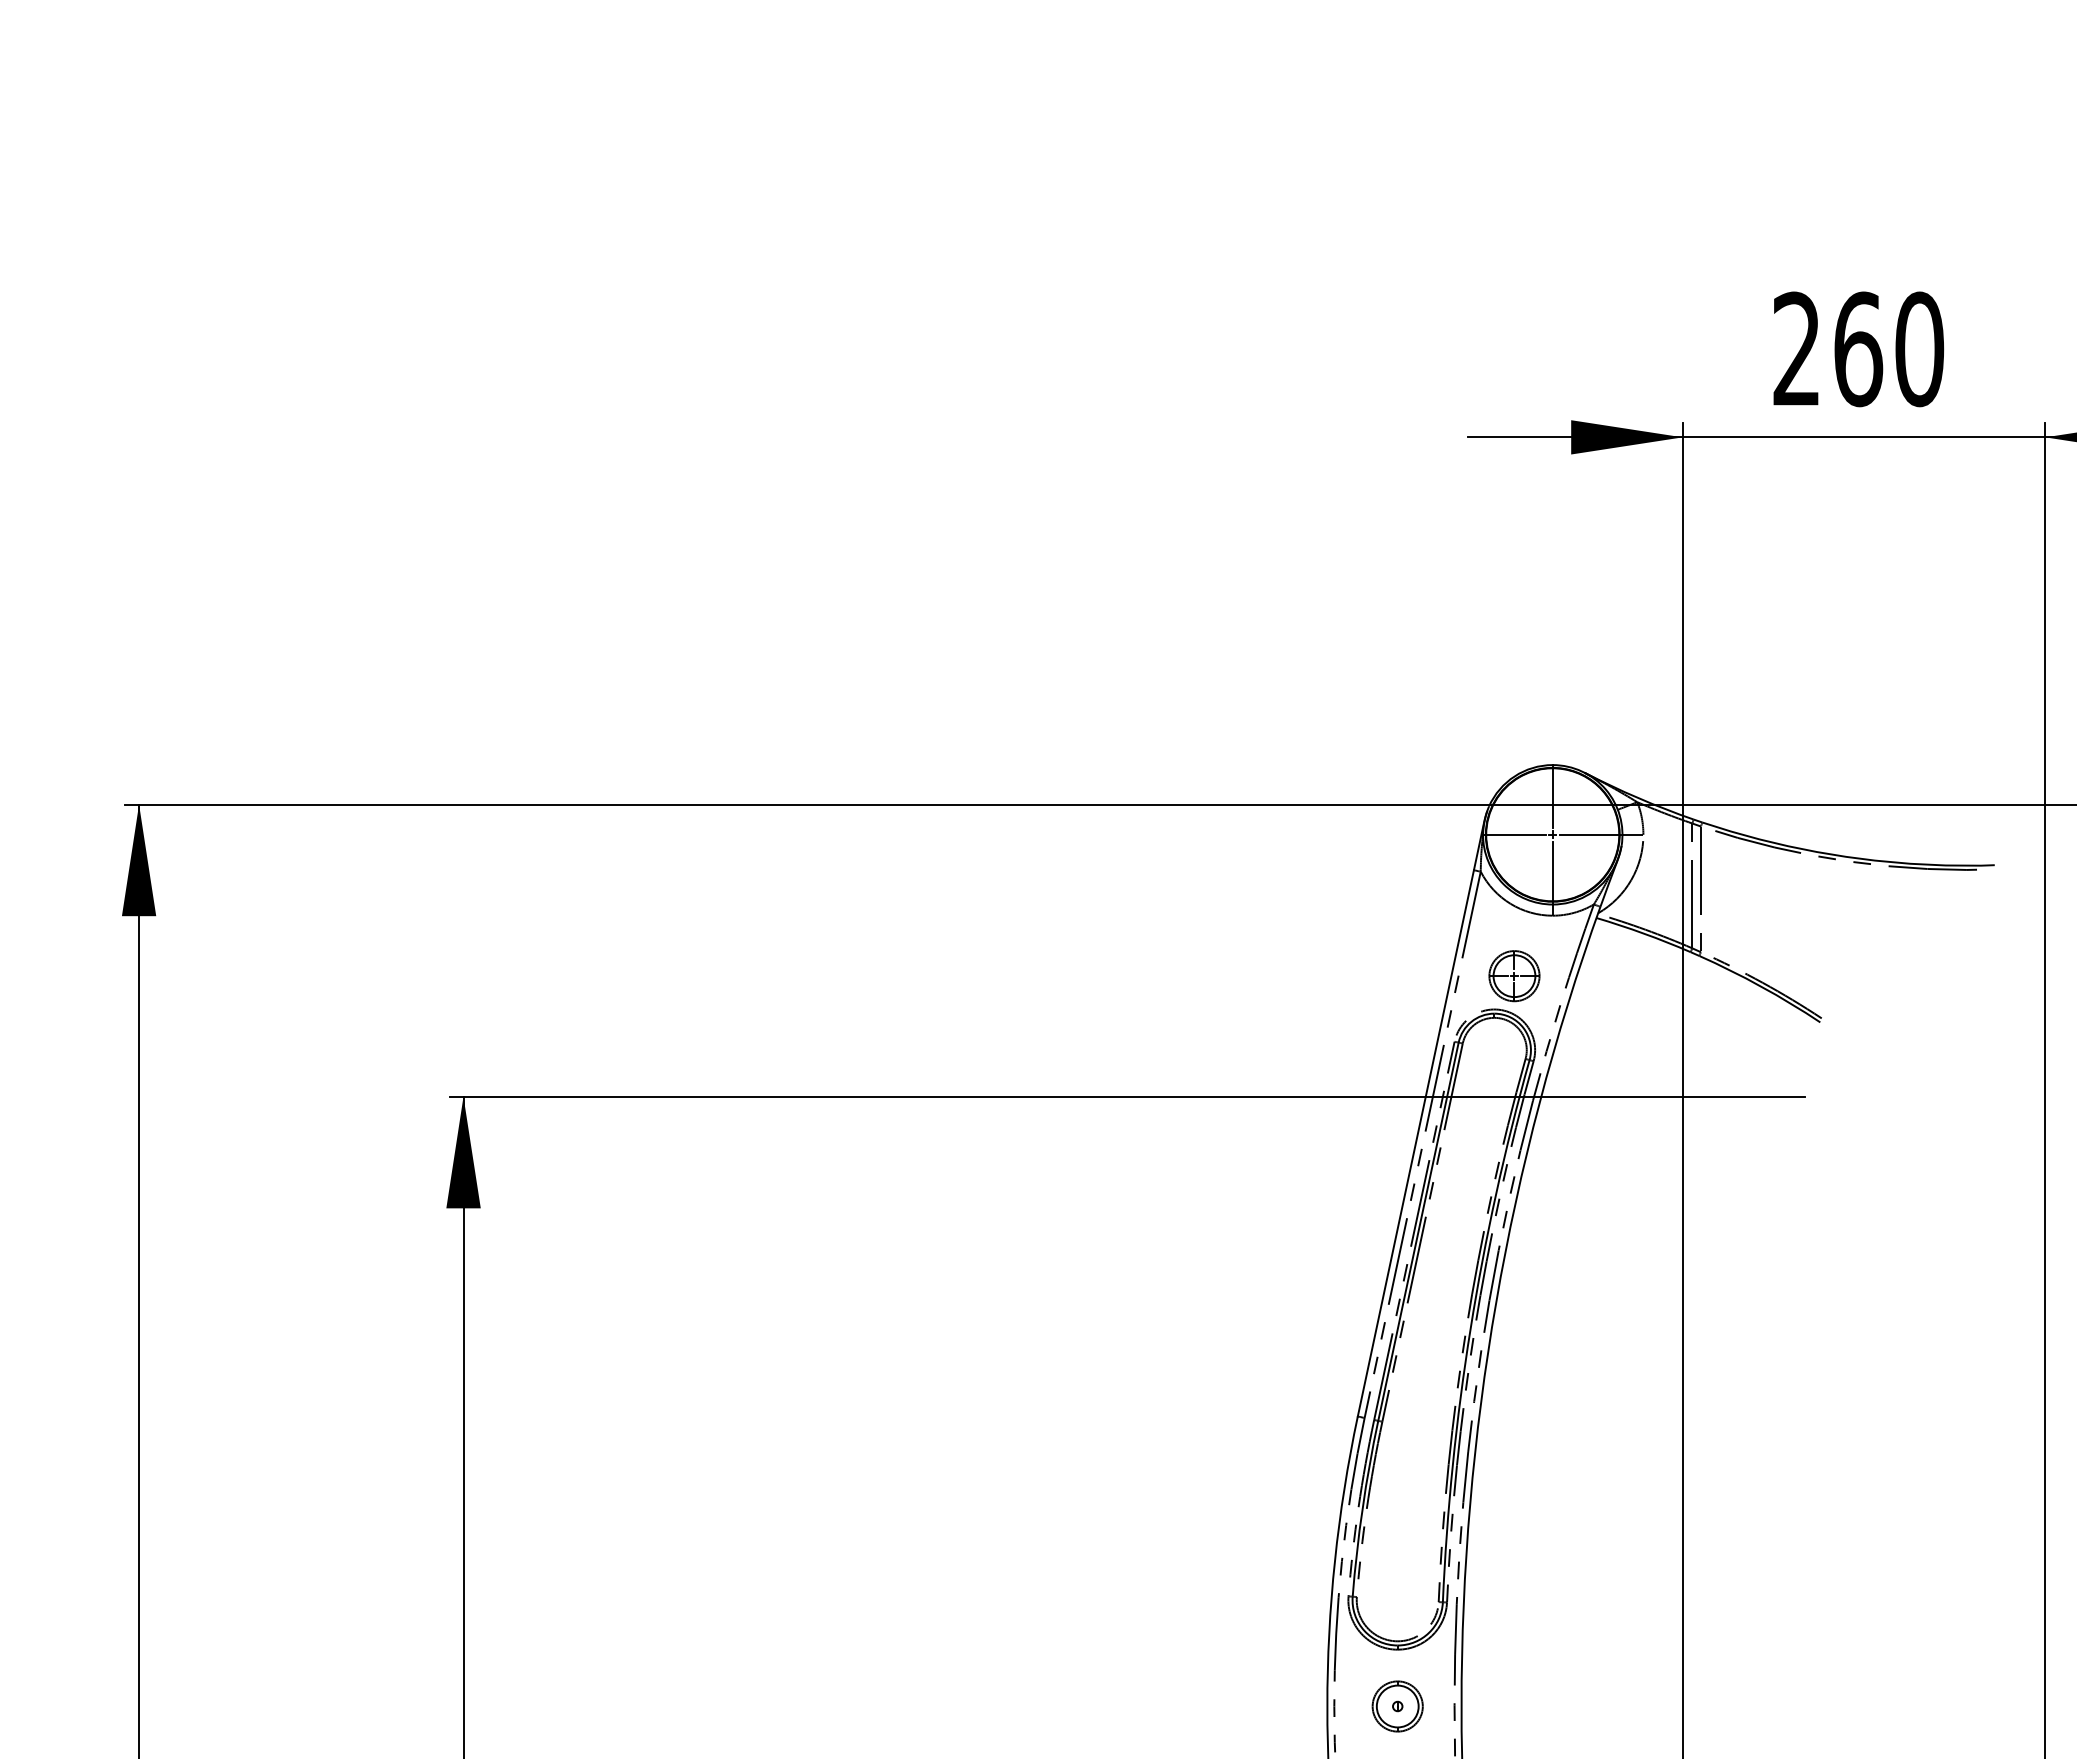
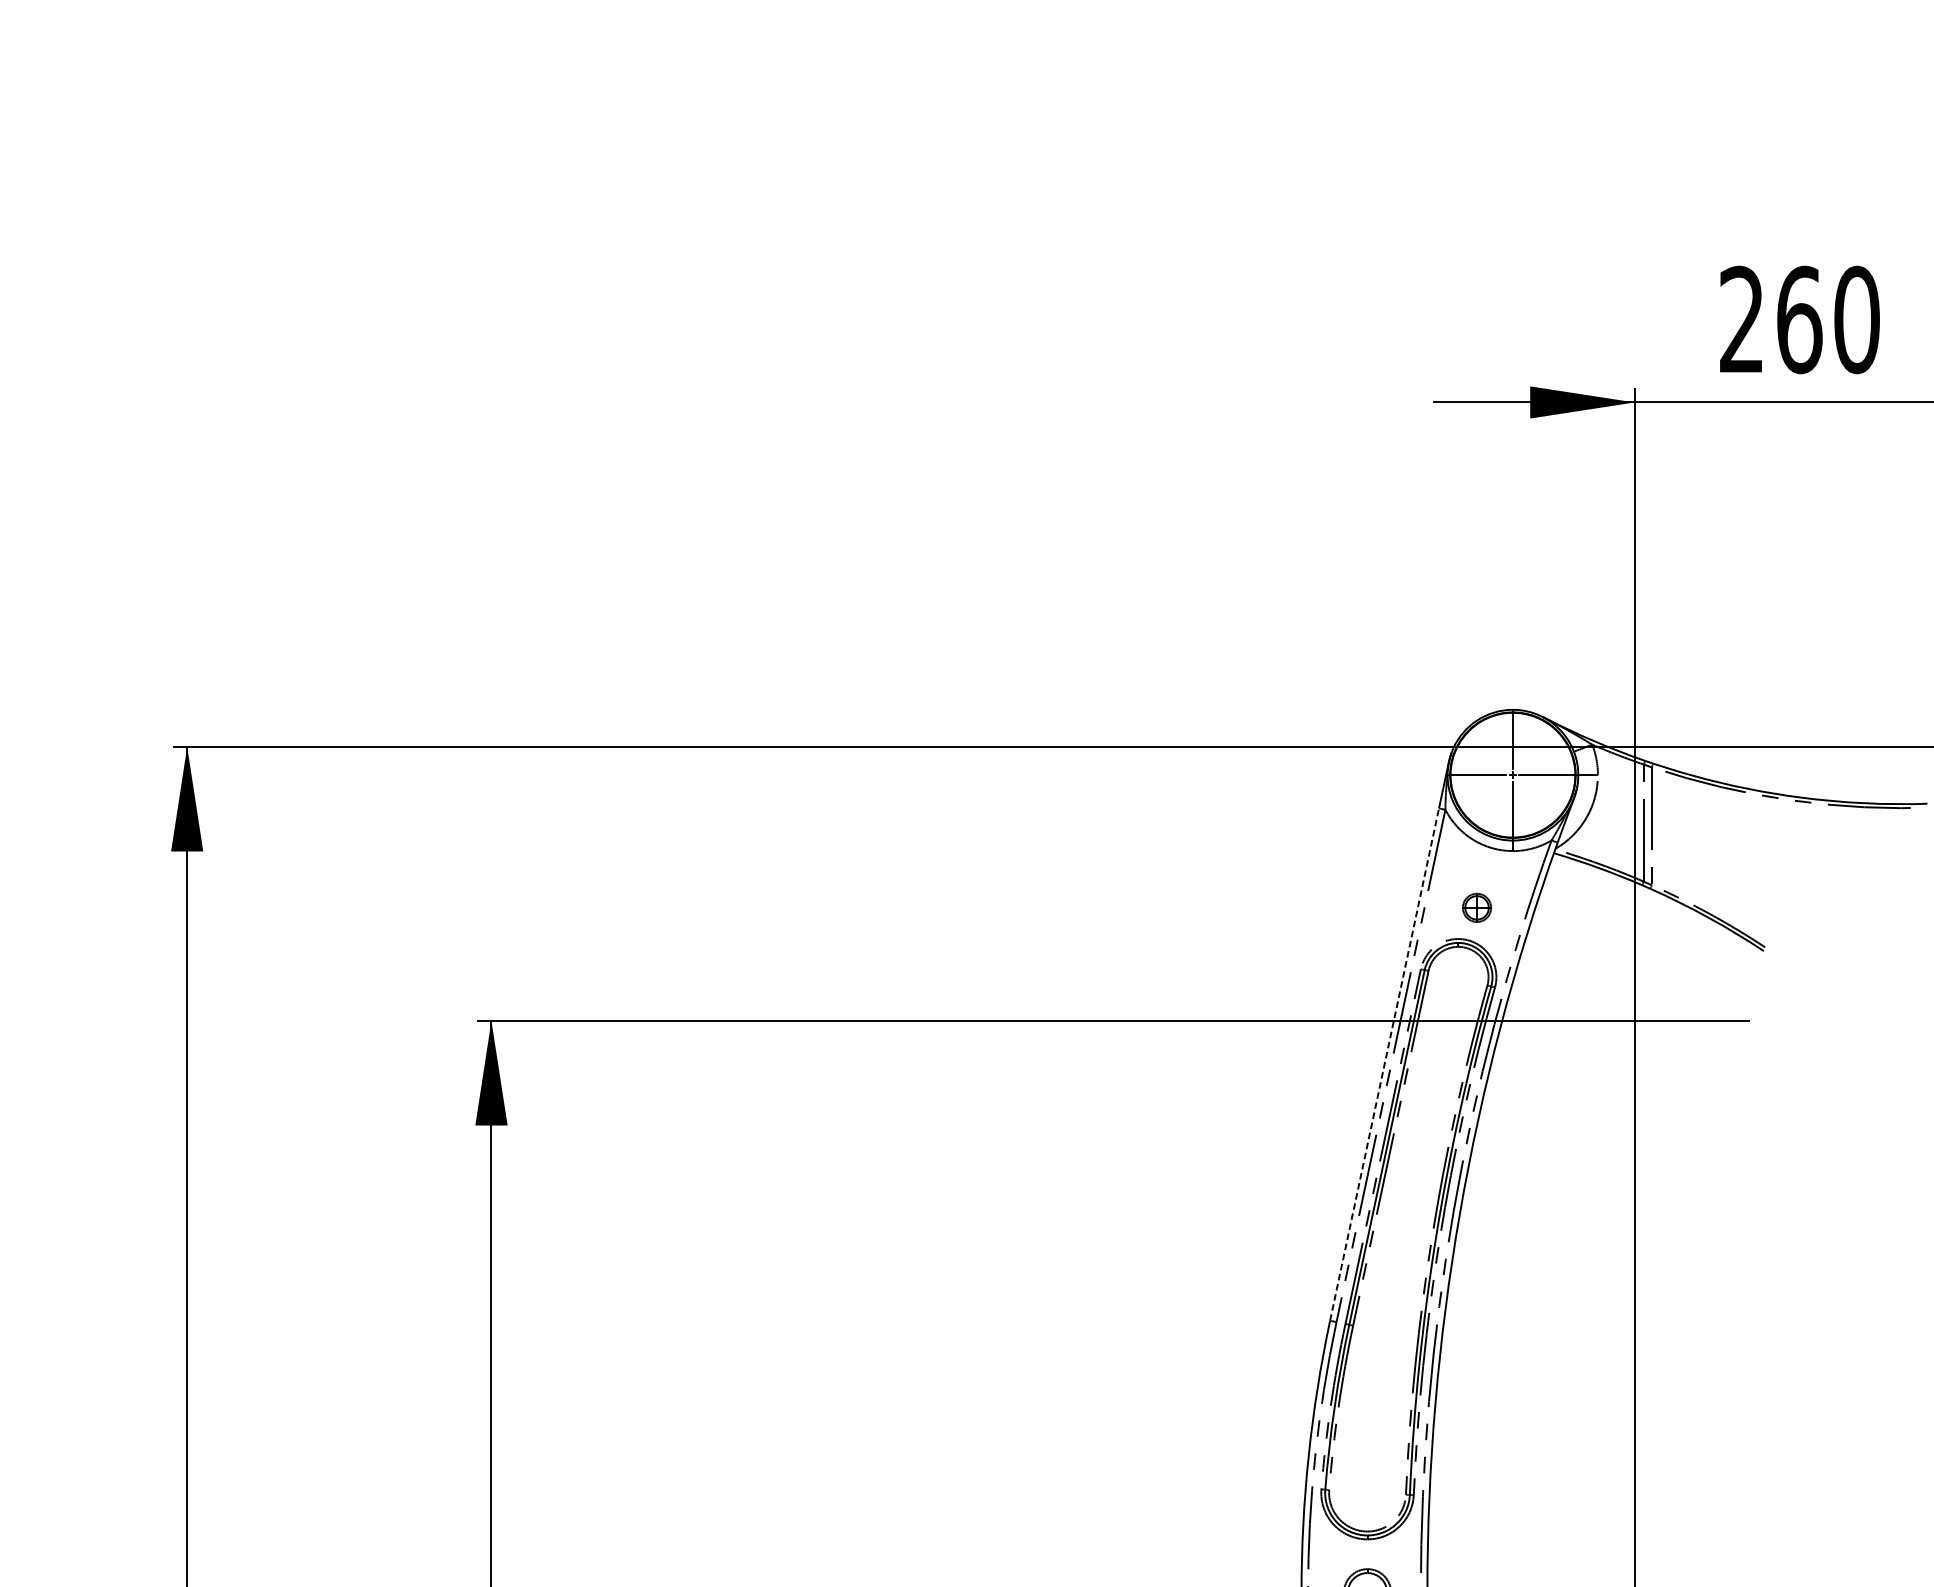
part: (1514, 976) -> (1477, 908), size x0.6
line: (1415, 1142) -> (1384, 1063), solid -> dashed

